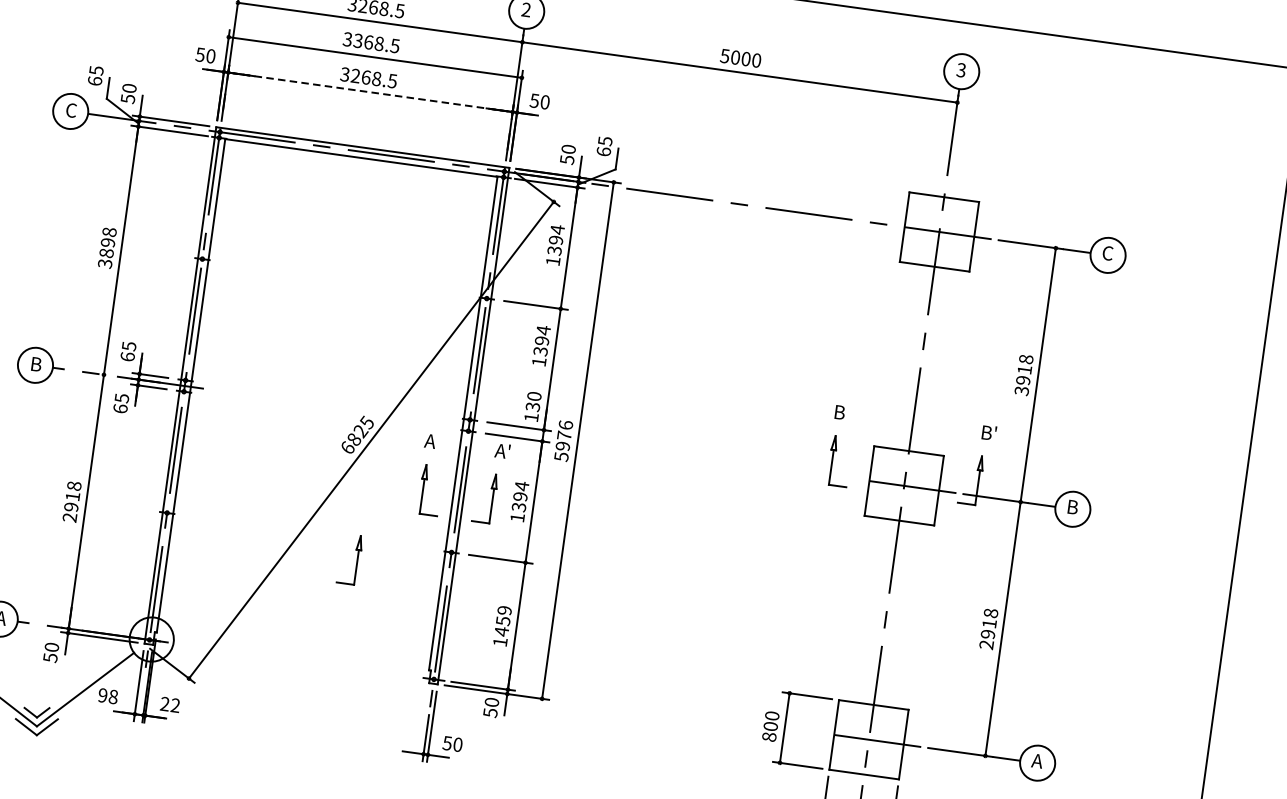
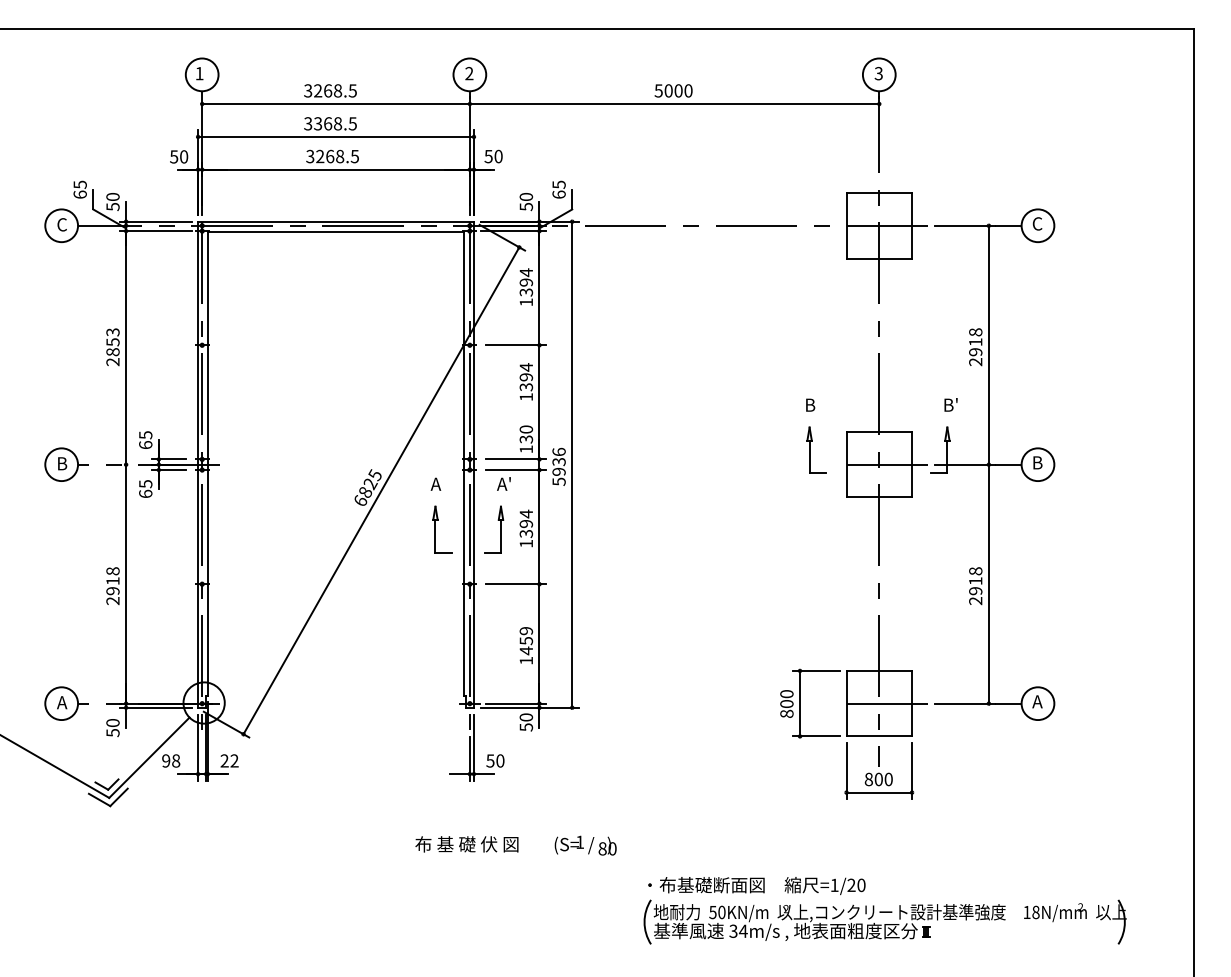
line: (371, 92) -> (336, 169), dashed -> solid
text: (106, 248) -> (112, 347), 3898 -> 2853
text: (1021, 391) -> (975, 362), 3918 -> 2918
text: (563, 435) -> (558, 461), 5976 -> 5936
part: (350, 559) -> (377, 603), removed

